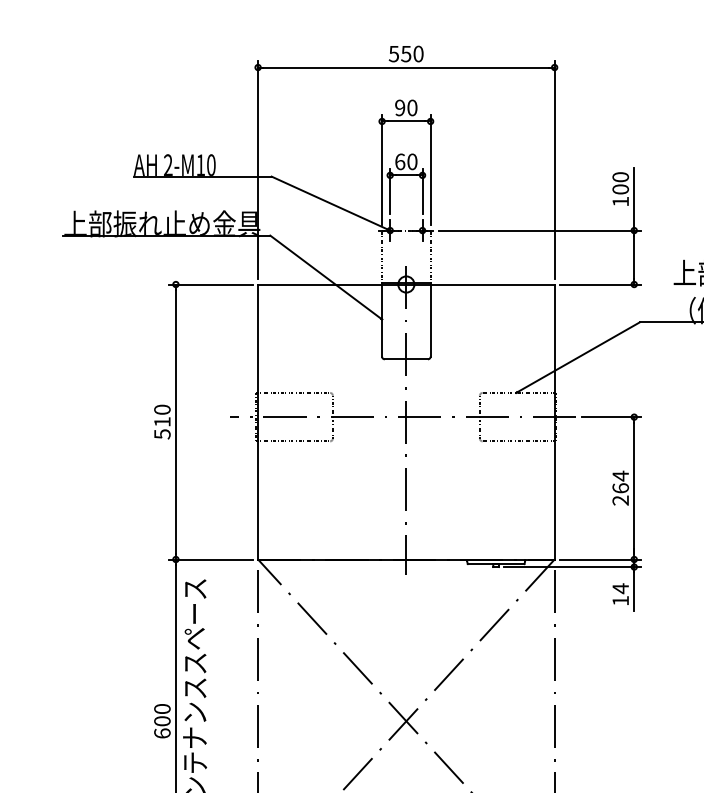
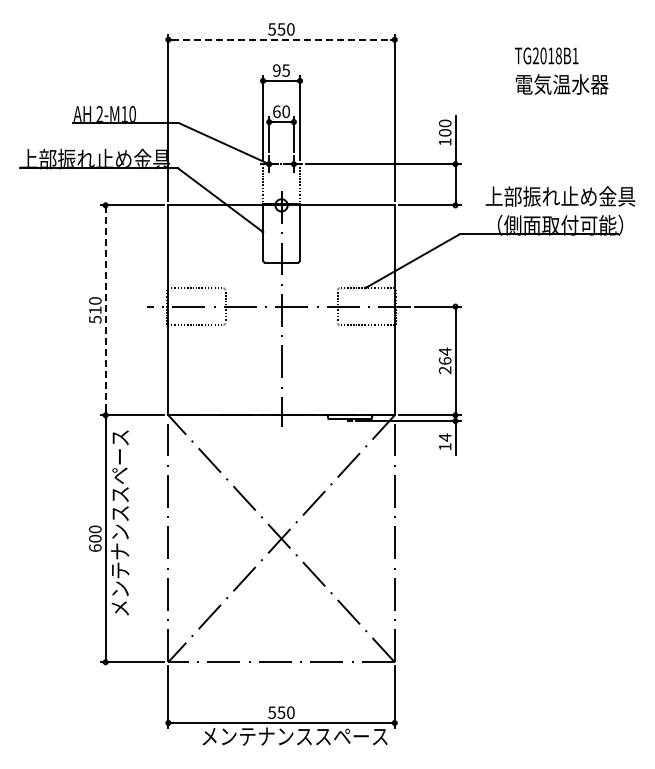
line: (407, 67) -> (282, 39), solid -> dashed
text: (411, 107) -> (285, 70), 90 -> 95
line: (175, 422) -> (105, 310), solid -> dashed

